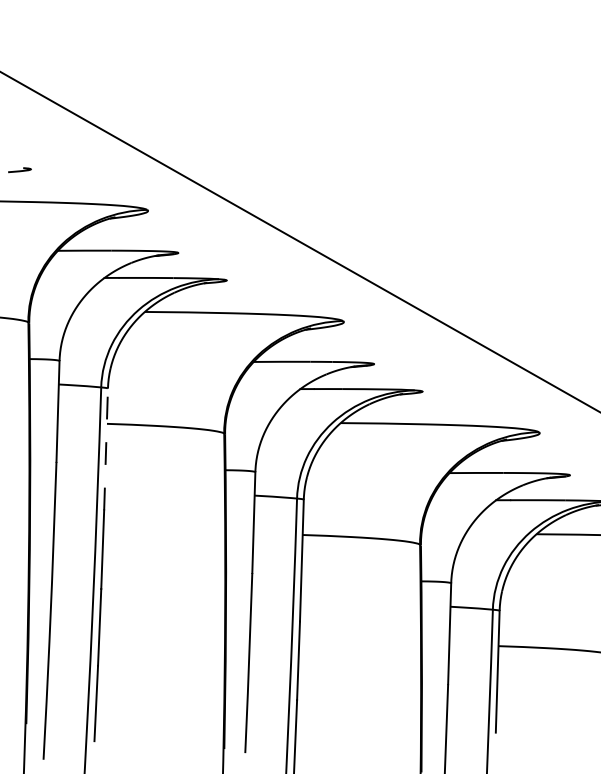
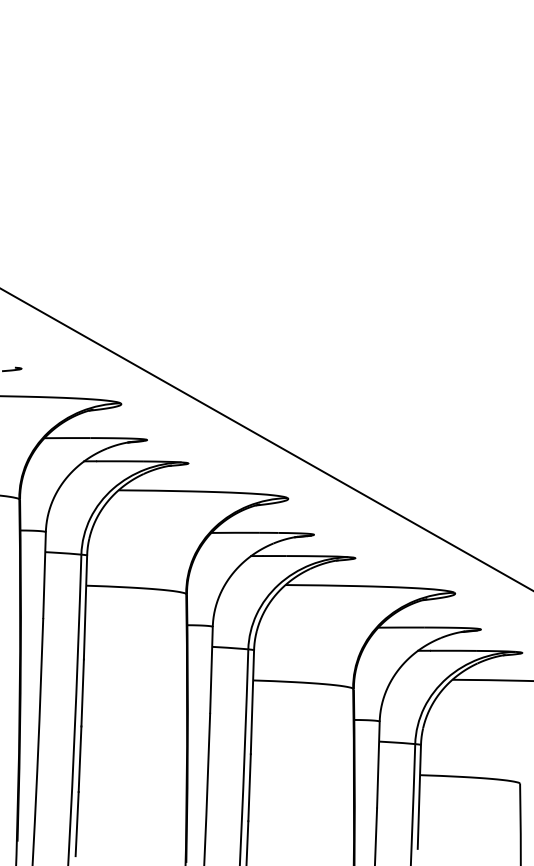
line: (106, 449) -> (85, 607), dashed -> solid

